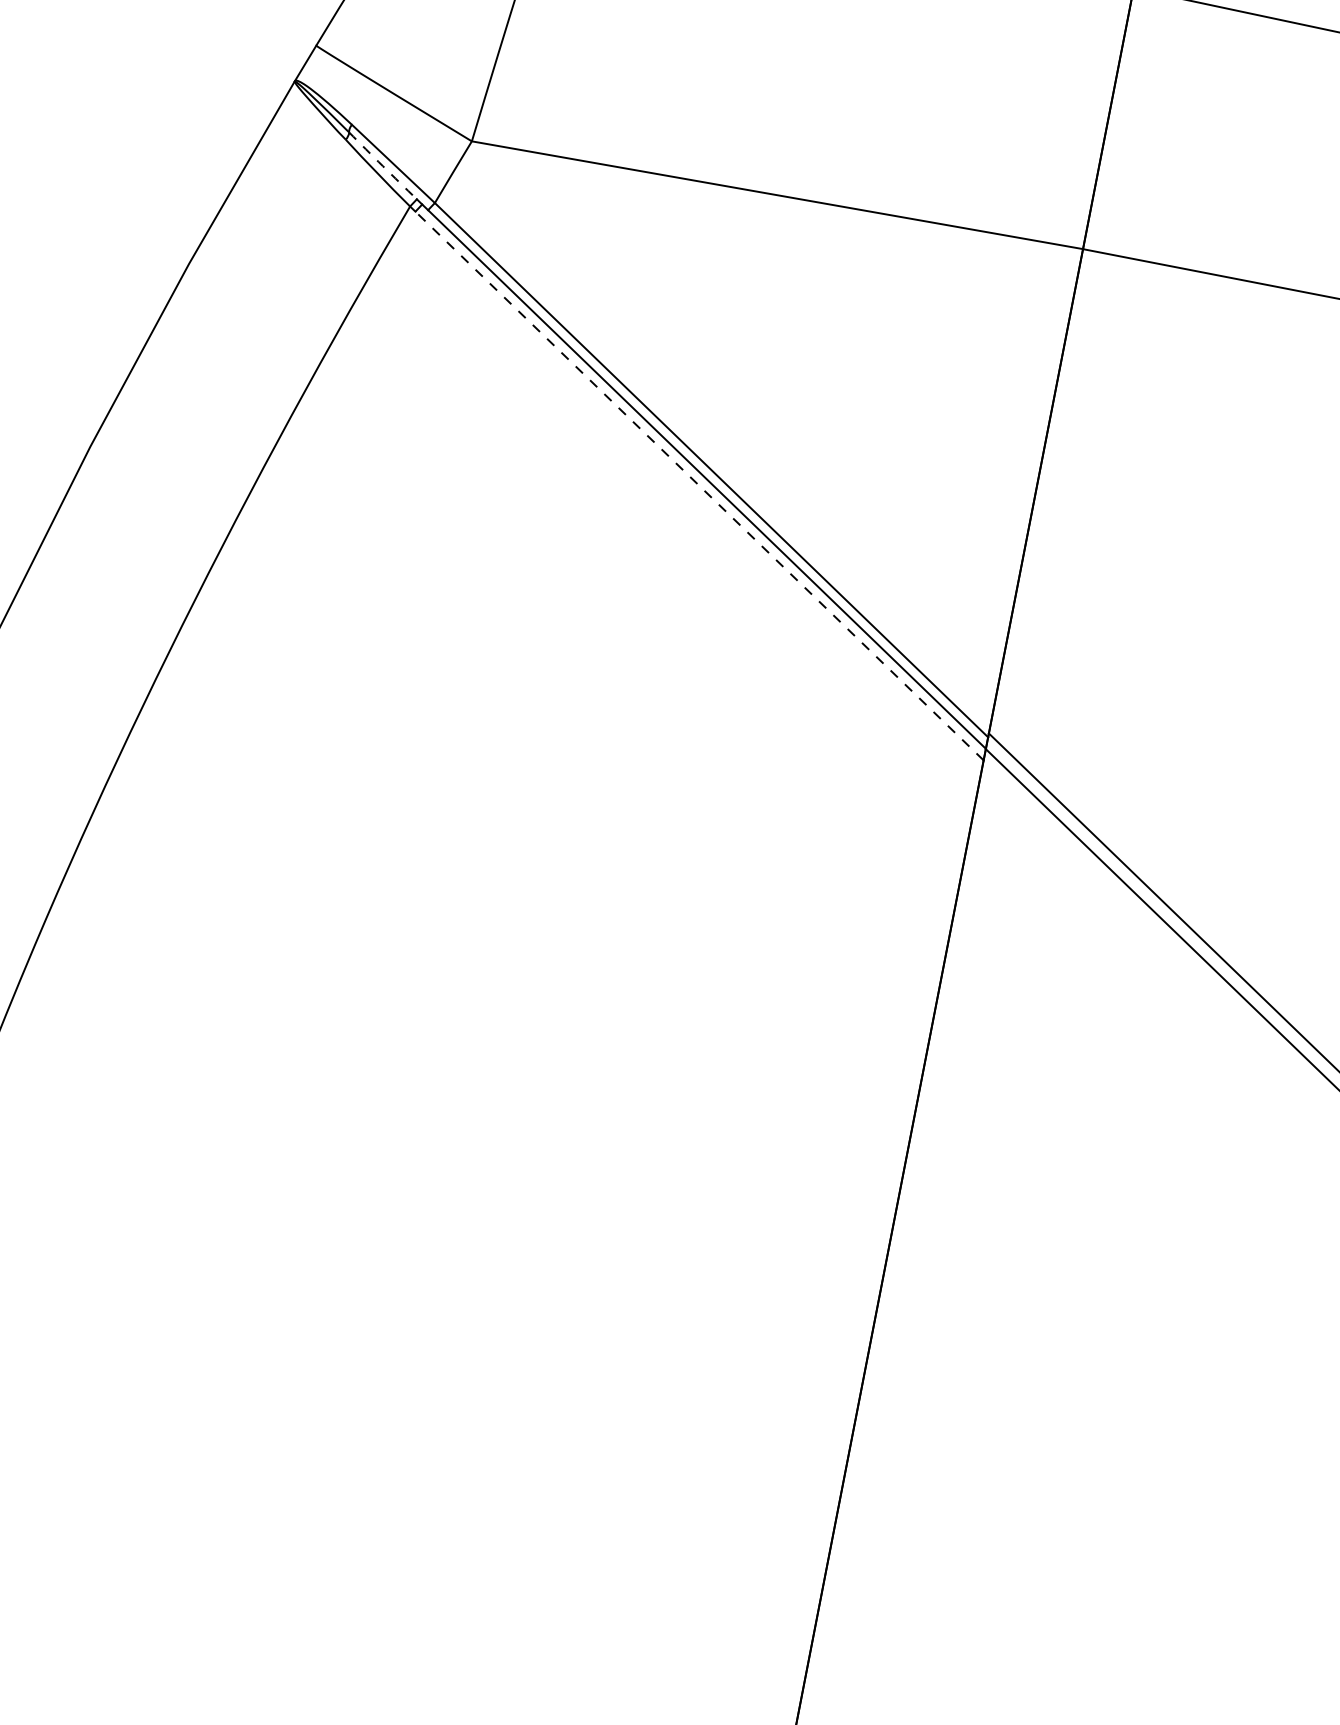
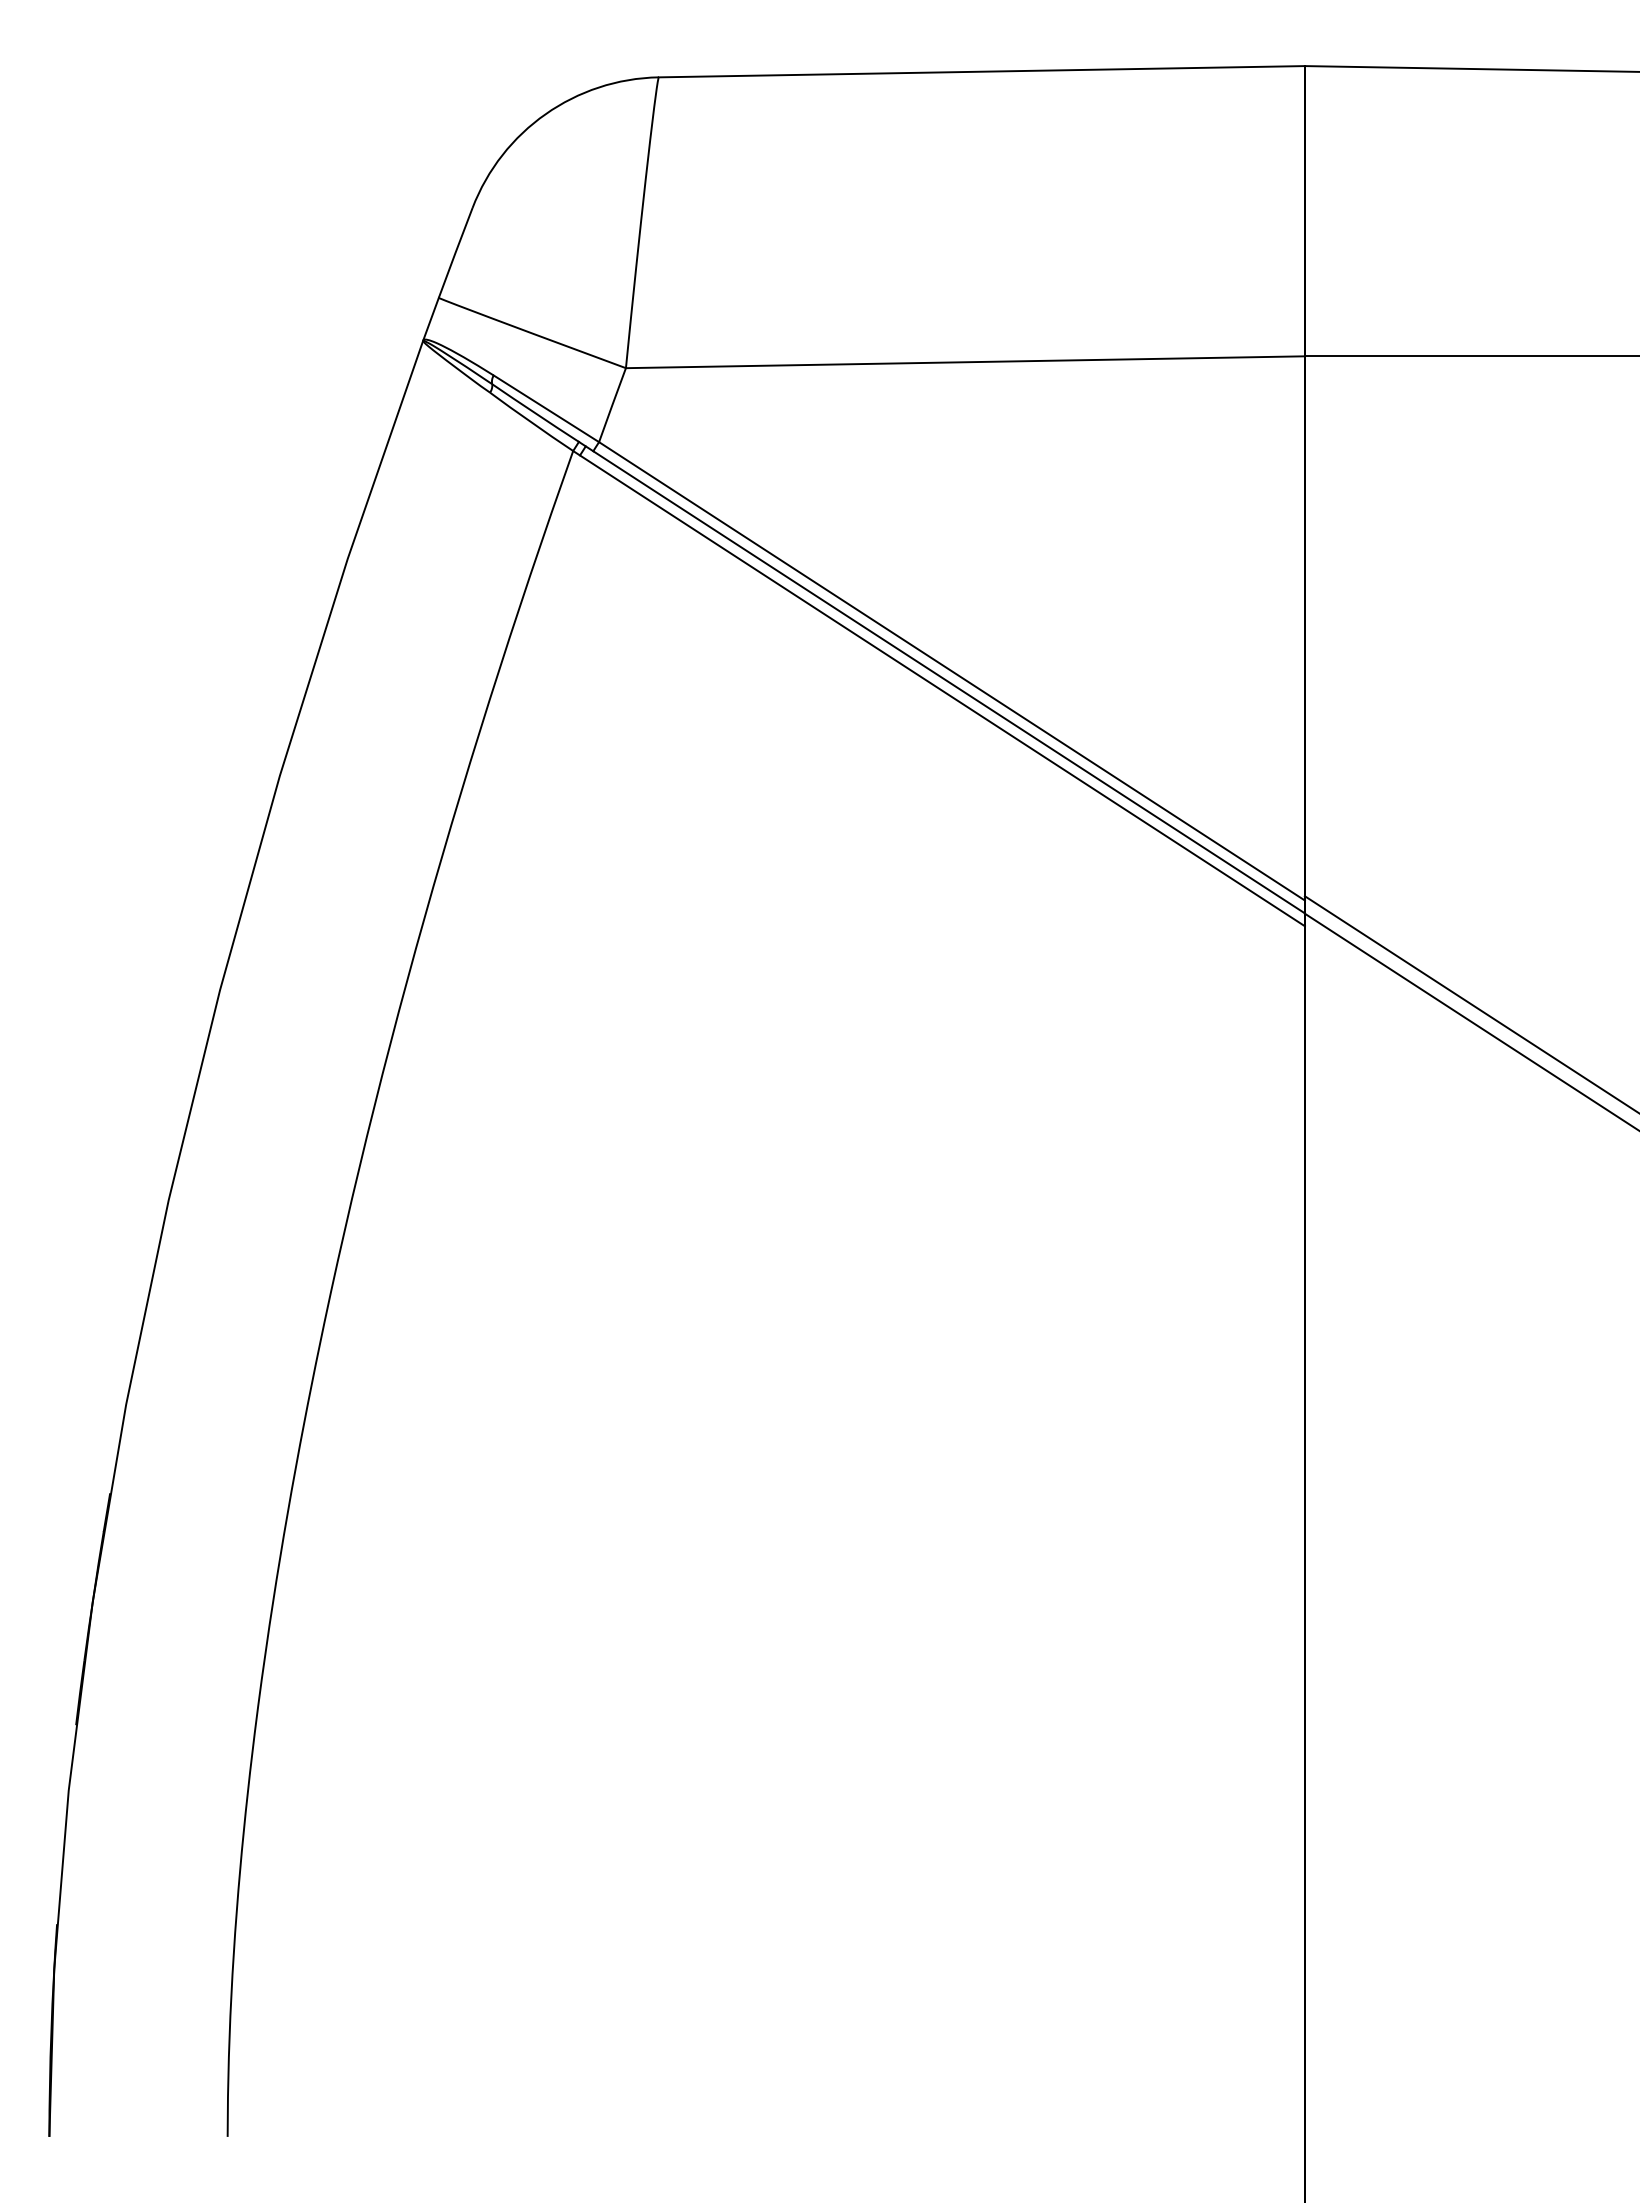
arc: (382, 166) -> (535, 413), dashed -> solid
line: (699, 485) -> (942, 690), dashed -> solid

